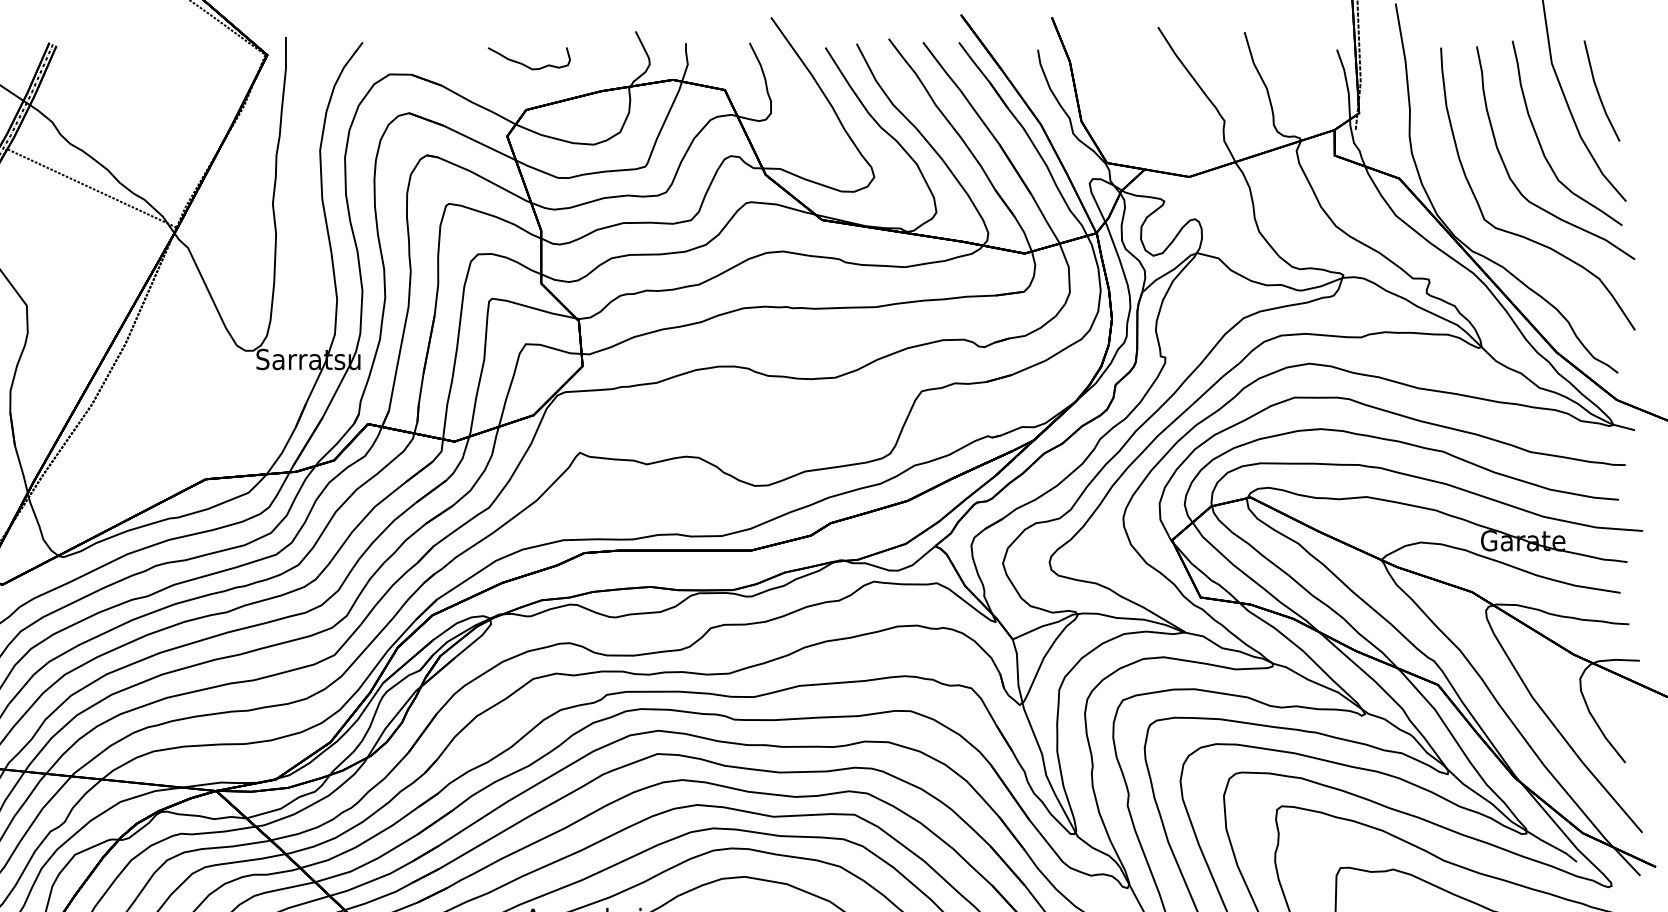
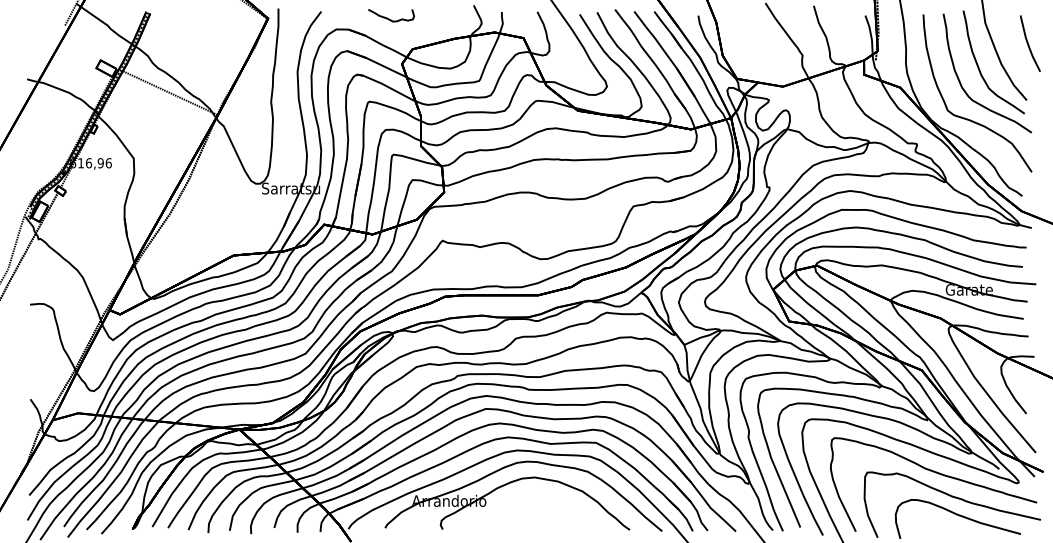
curve: (525, 63) -> (389, 18), moved
line: (1598, 90) -> (1028, 43), moved

